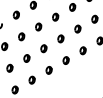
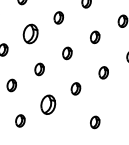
part: (38, 26) -> (30, 33), size x1.6
part: (48, 70) -> (47, 105), size x1.6
part: (77, 80) -> (94, 121), added

